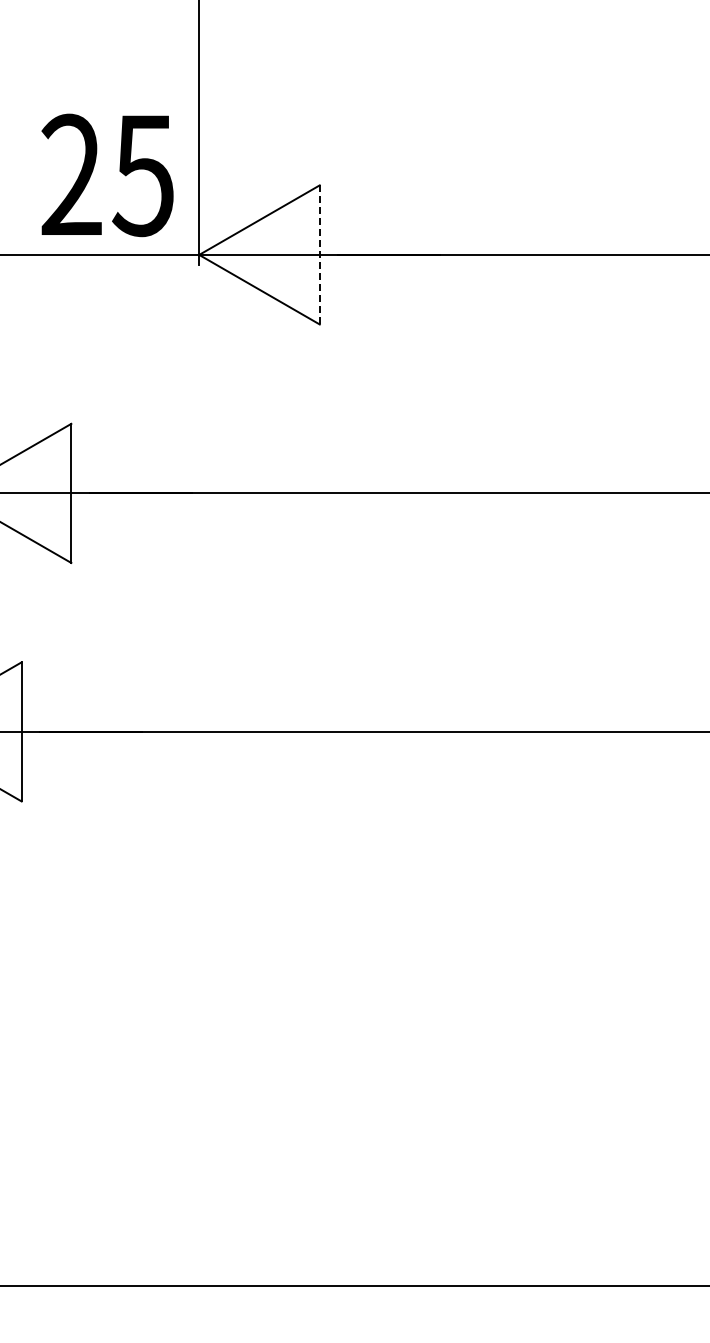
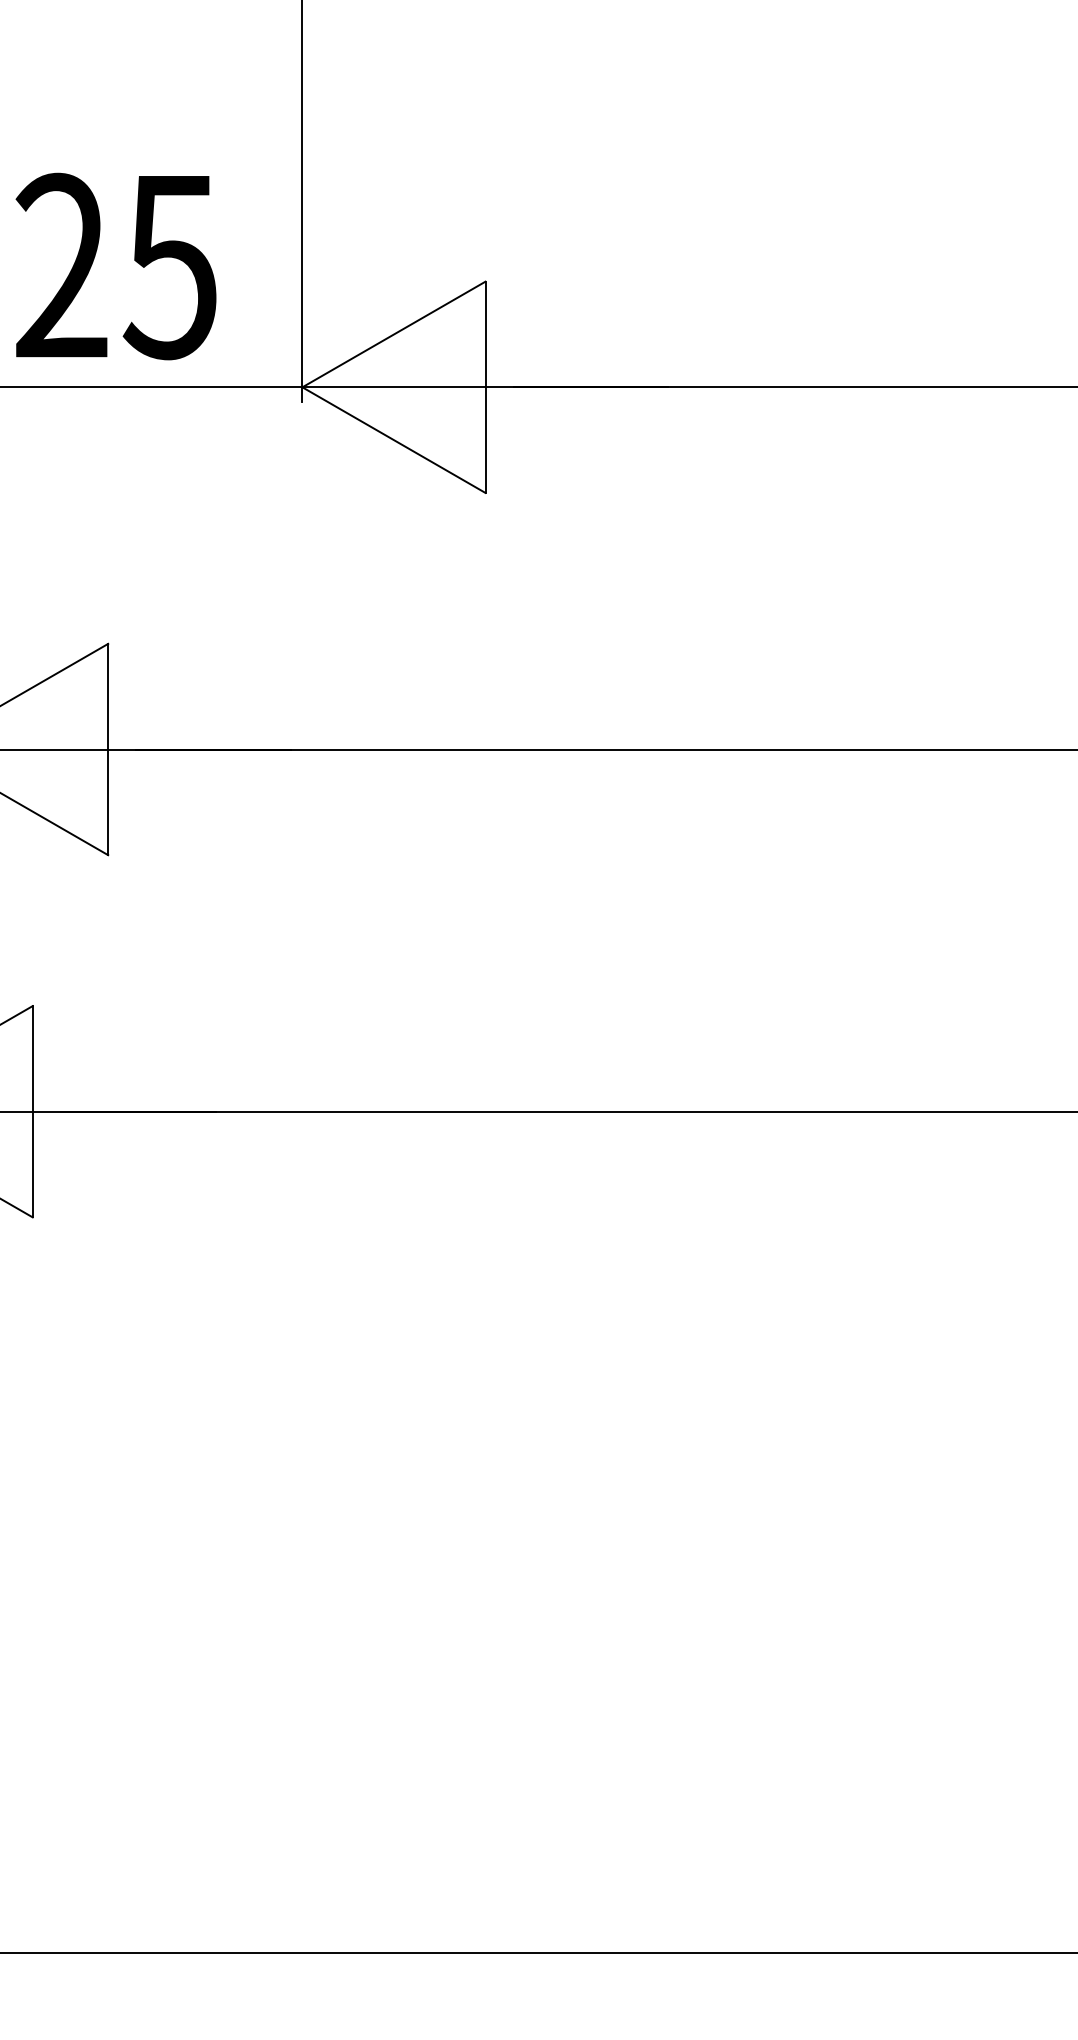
text: (107, 175) -> (116, 266), moved
line: (319, 254) -> (485, 386), dashed -> solid

